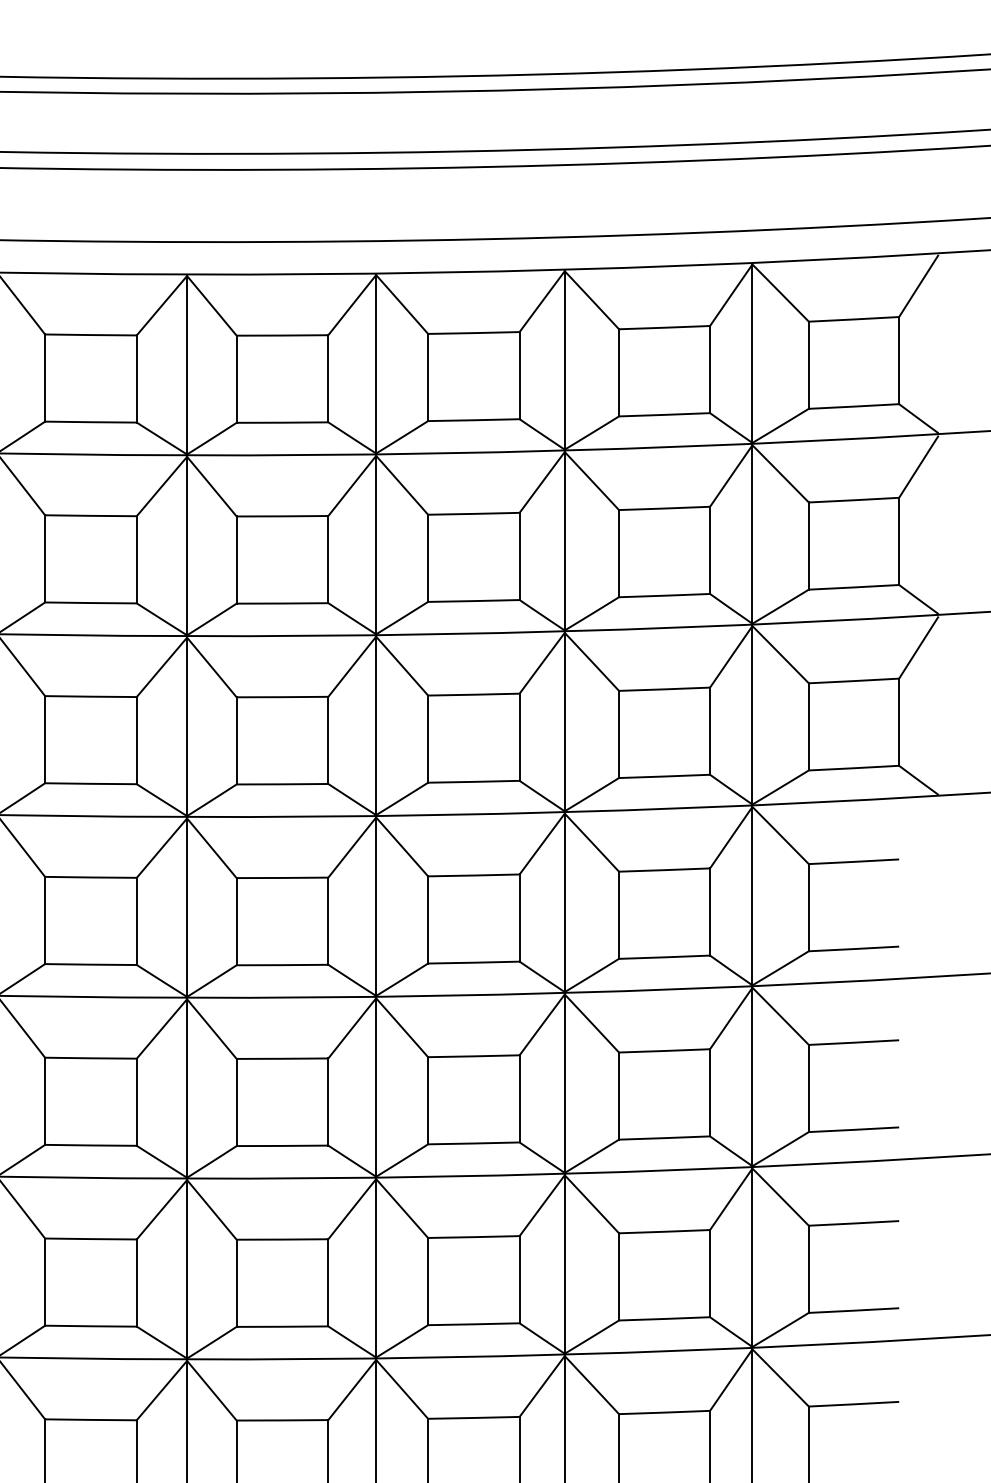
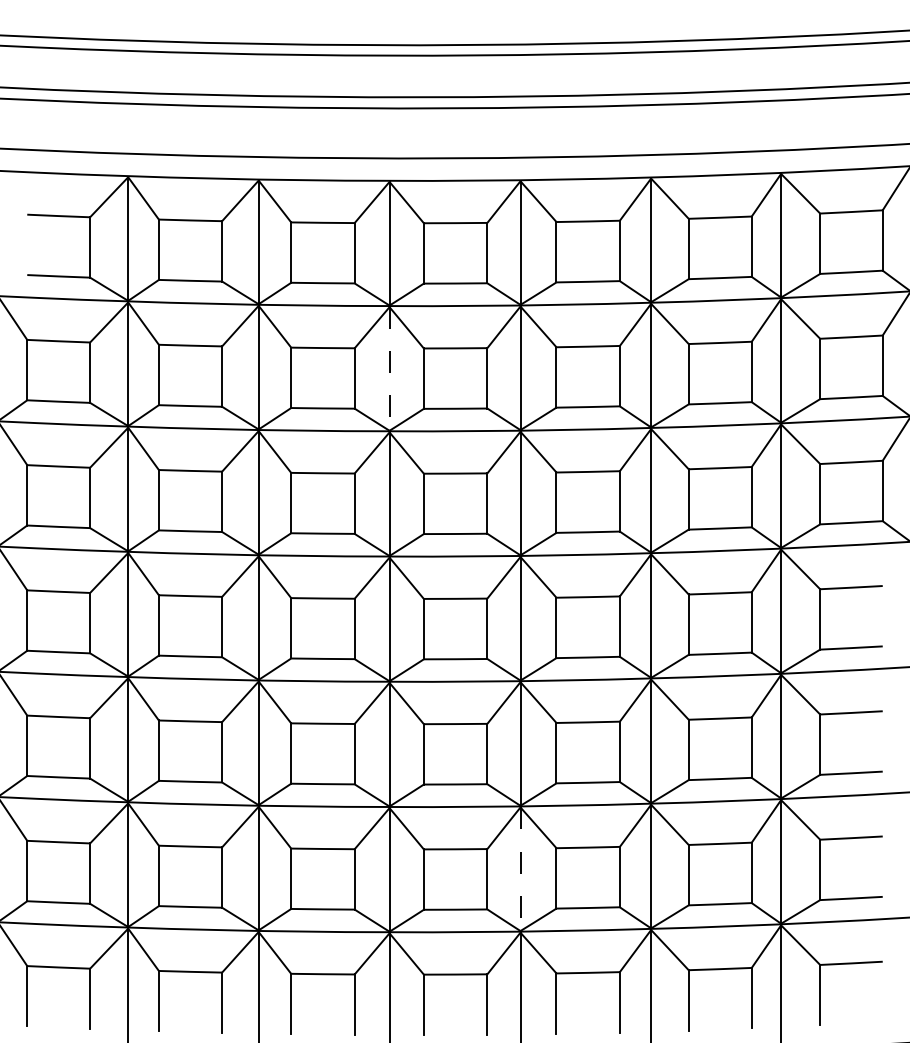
line: (187, 545) -> (389, 368), solid -> dashed
line: (376, 1268) -> (520, 869), solid -> dashed

